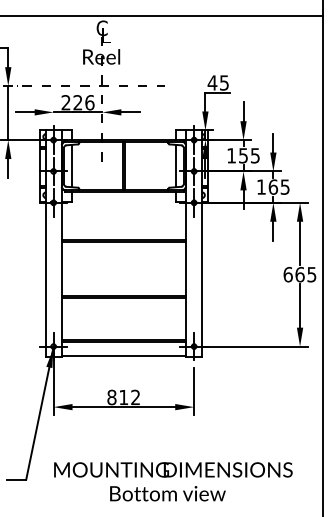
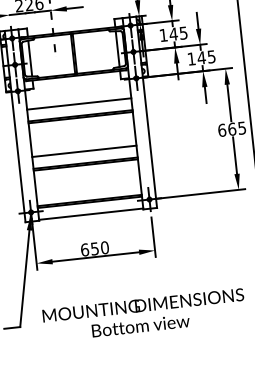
text: (243, 155) -> (173, 34), 155 -> 145
text: (273, 186) -> (201, 57), 165 -> 145
line: (123, 225) -> (78, 103), added
line: (123, 281) -> (84, 151), added
text: (123, 397) -> (94, 248), 812 -> 650

